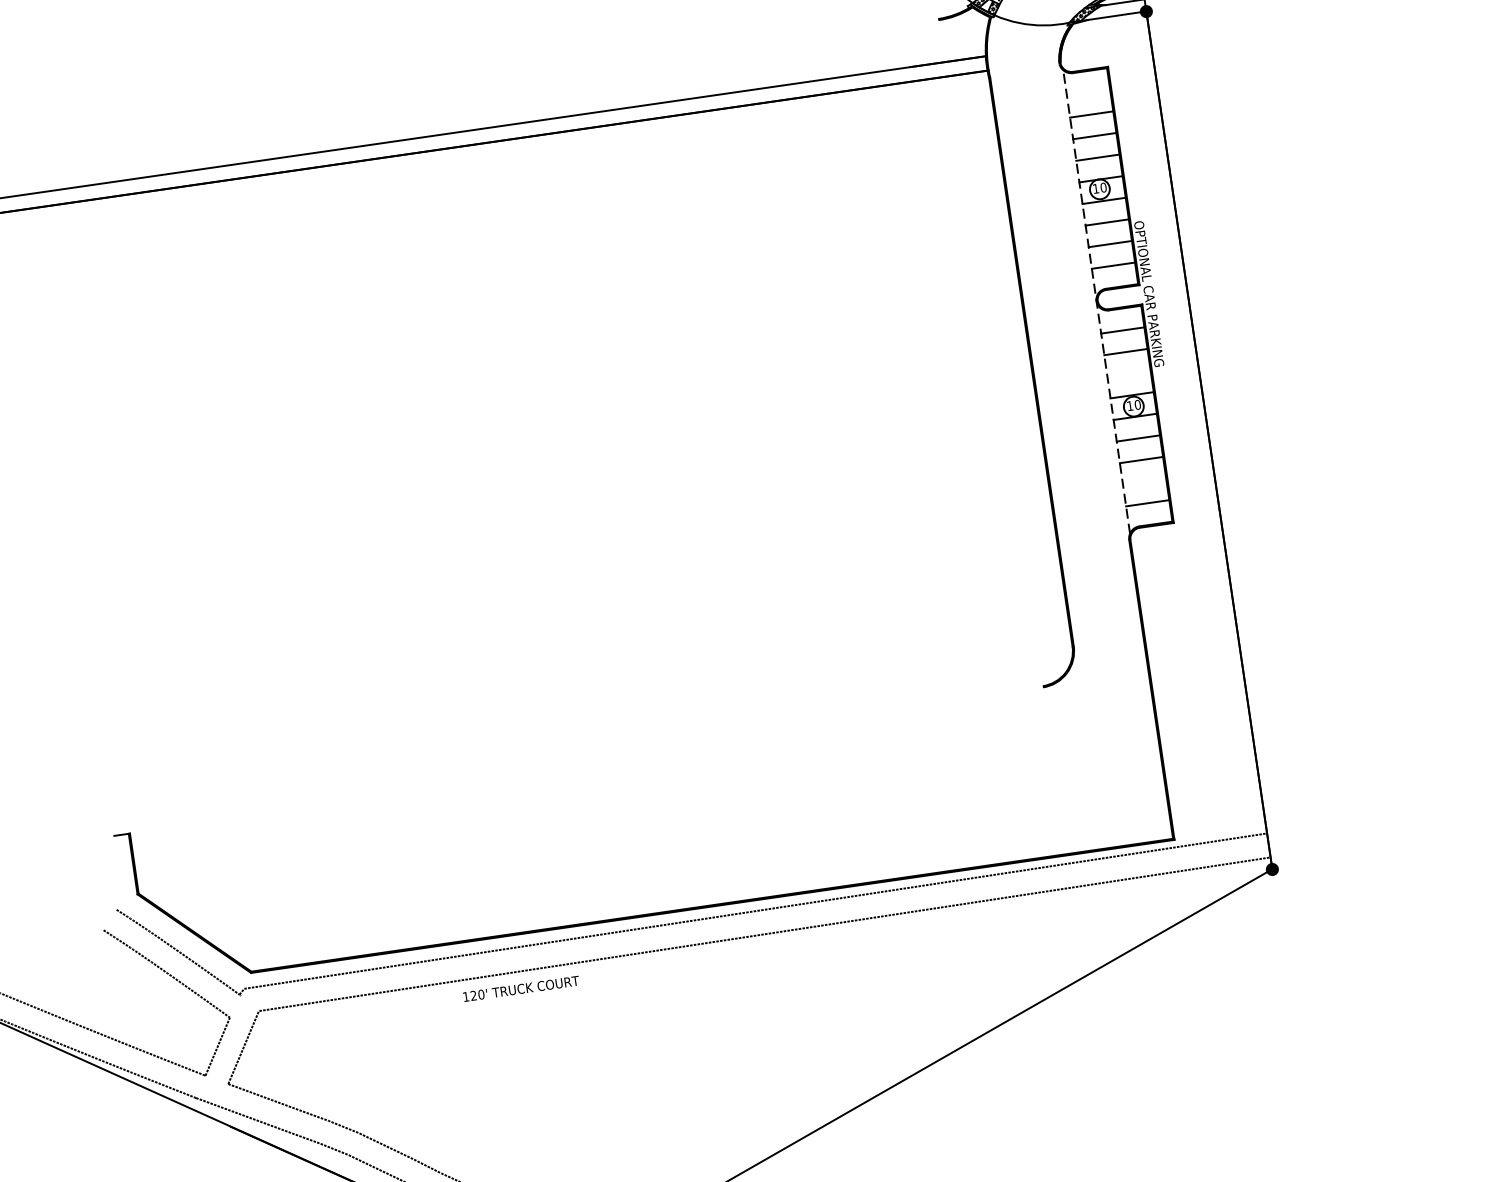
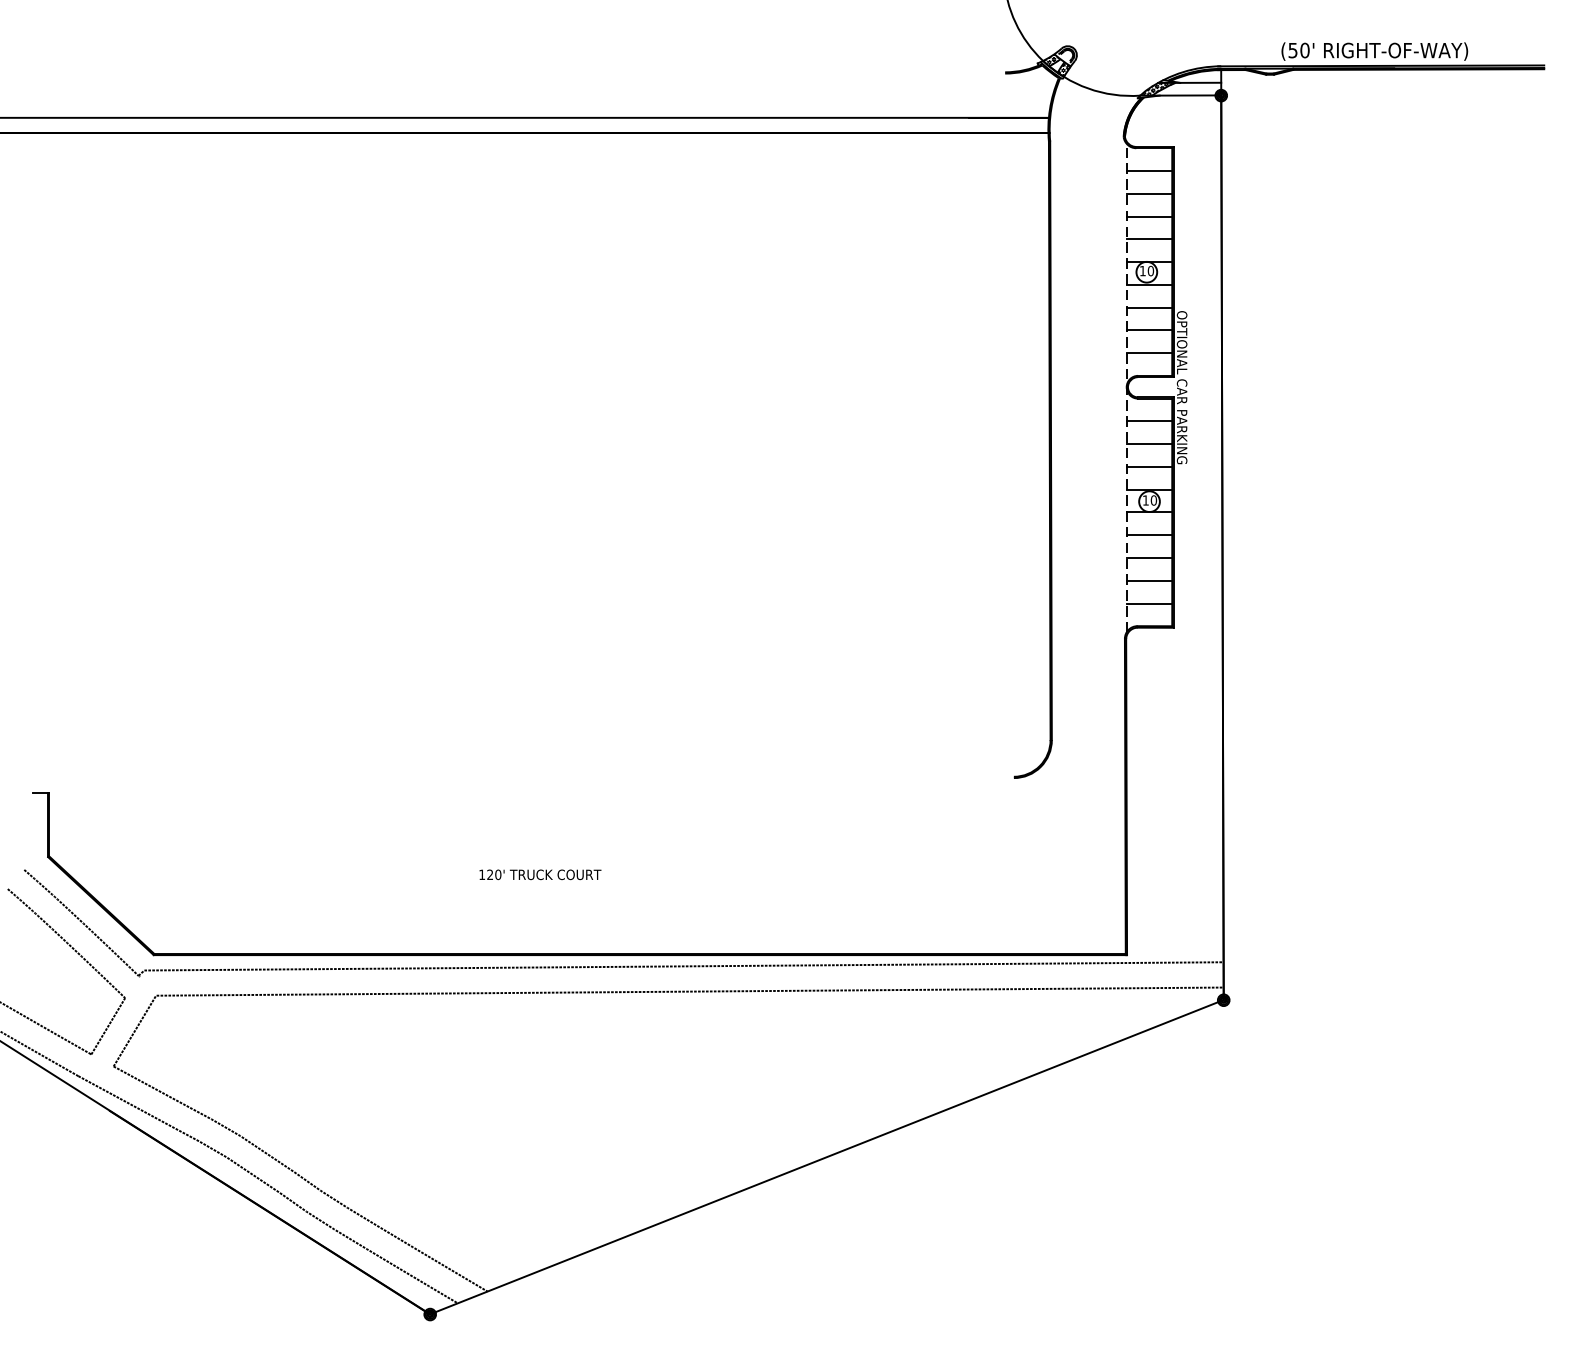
line: (1088, 92) -> (1149, 170), added
line: (1128, 373) -> (1149, 466), added
line: (1144, 481) -> (1149, 580), added
text: (521, 988) -> (540, 874), moved

